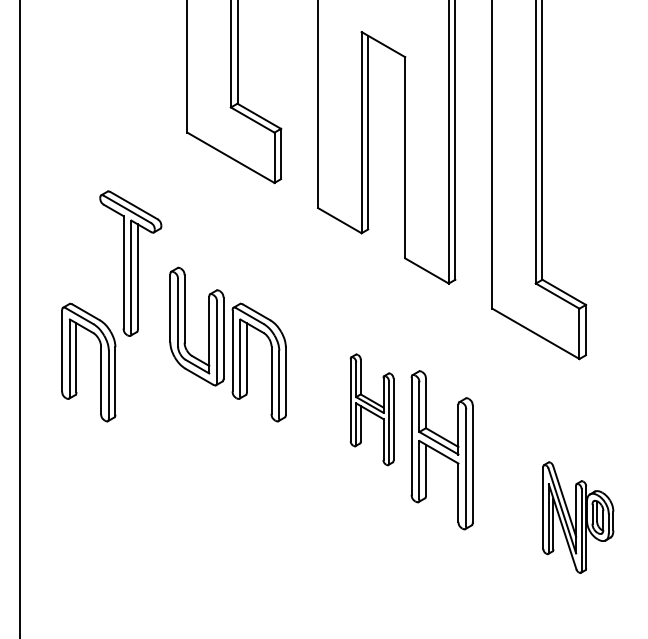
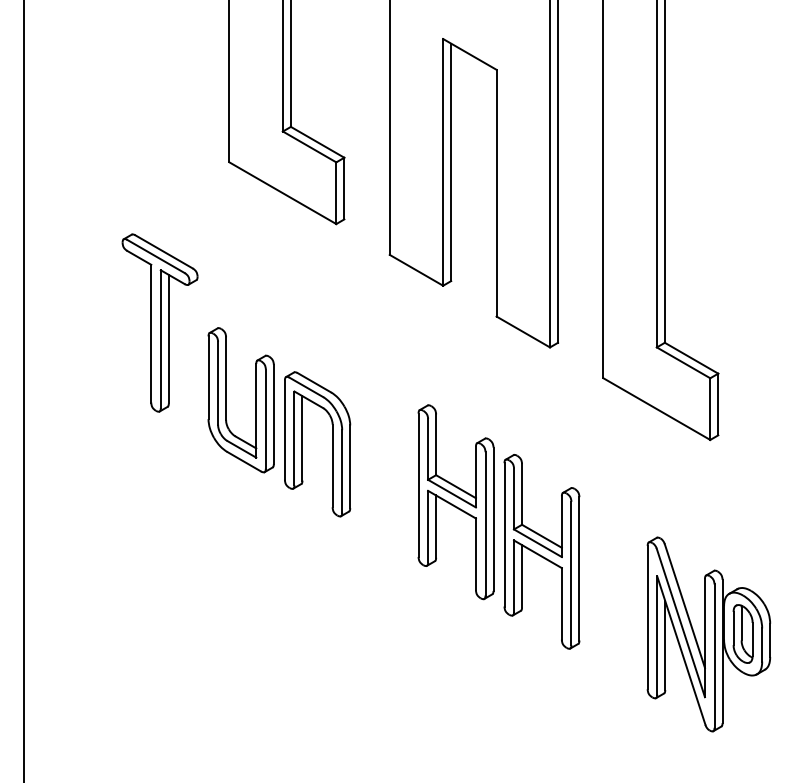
part: (76, 362) -> (93, 444), removed
part: (371, 410) -> (455, 502), size x1.43
part: (578, 517) -> (708, 634), size x1.43

